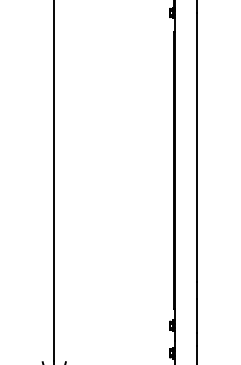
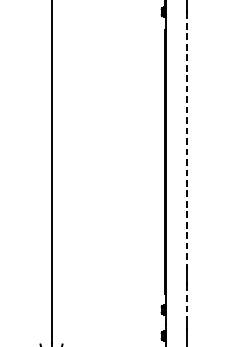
line: (196, 148) -> (186, 141), solid -> dashed
line: (196, 316) -> (186, 301), solid -> dashed

